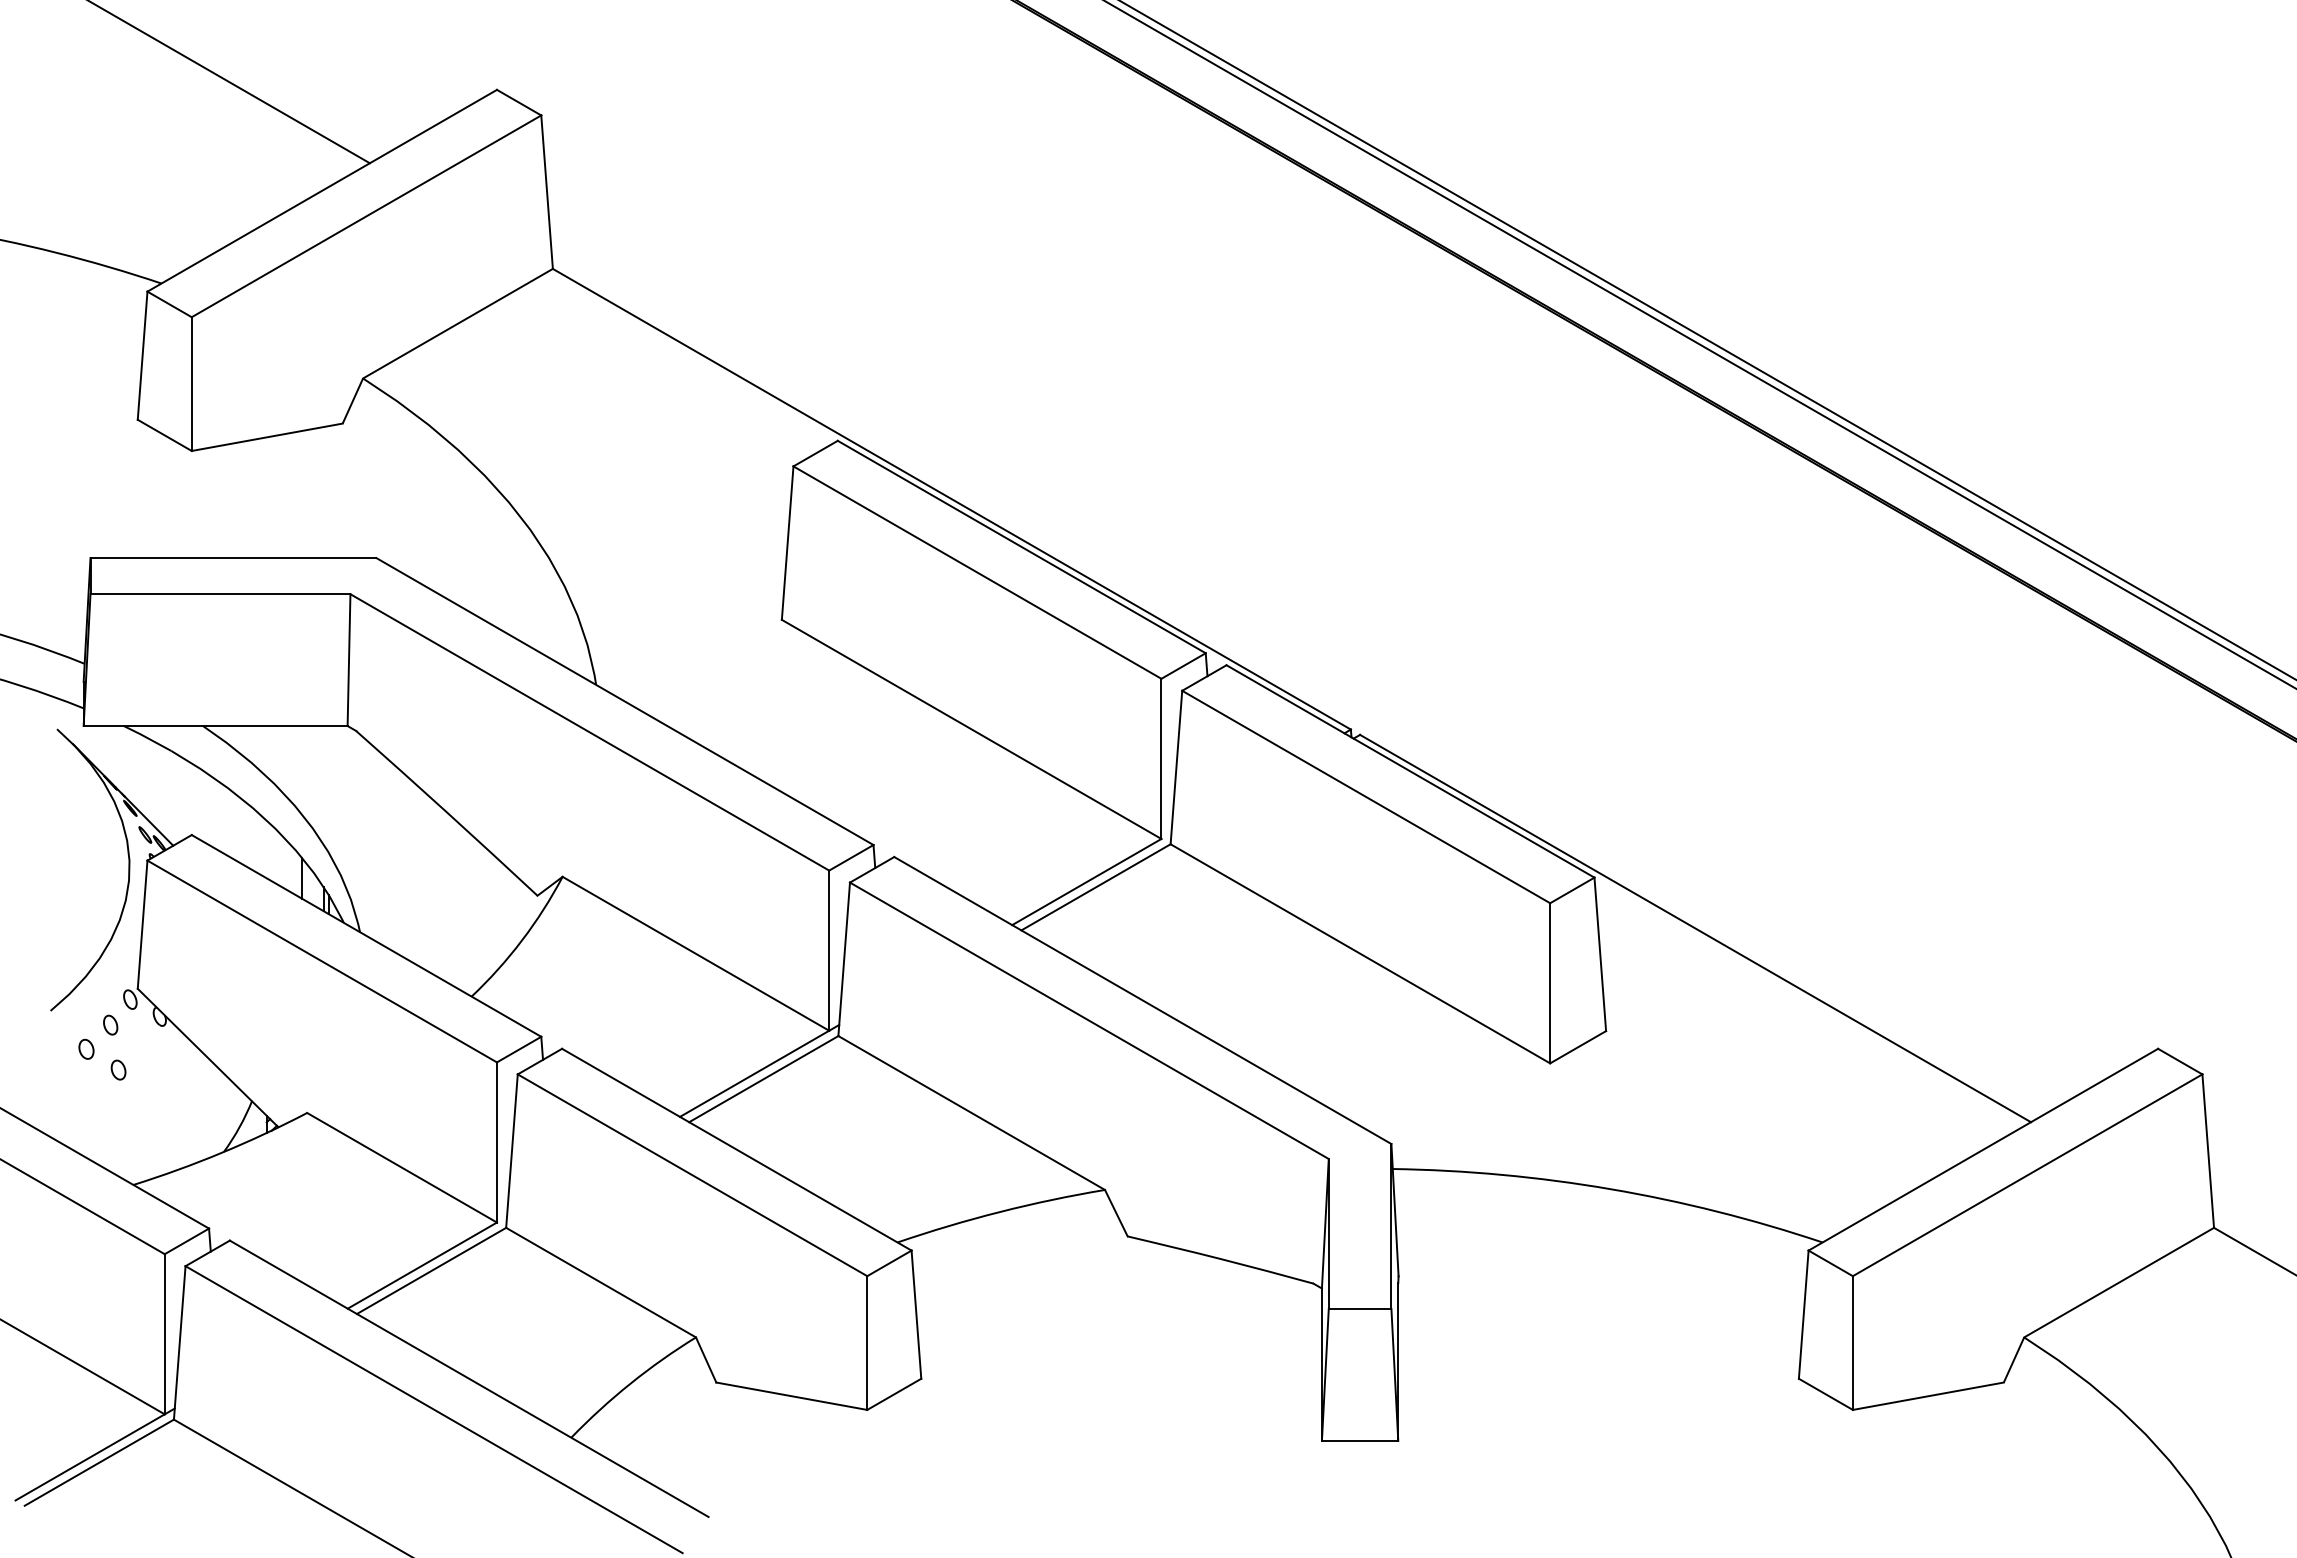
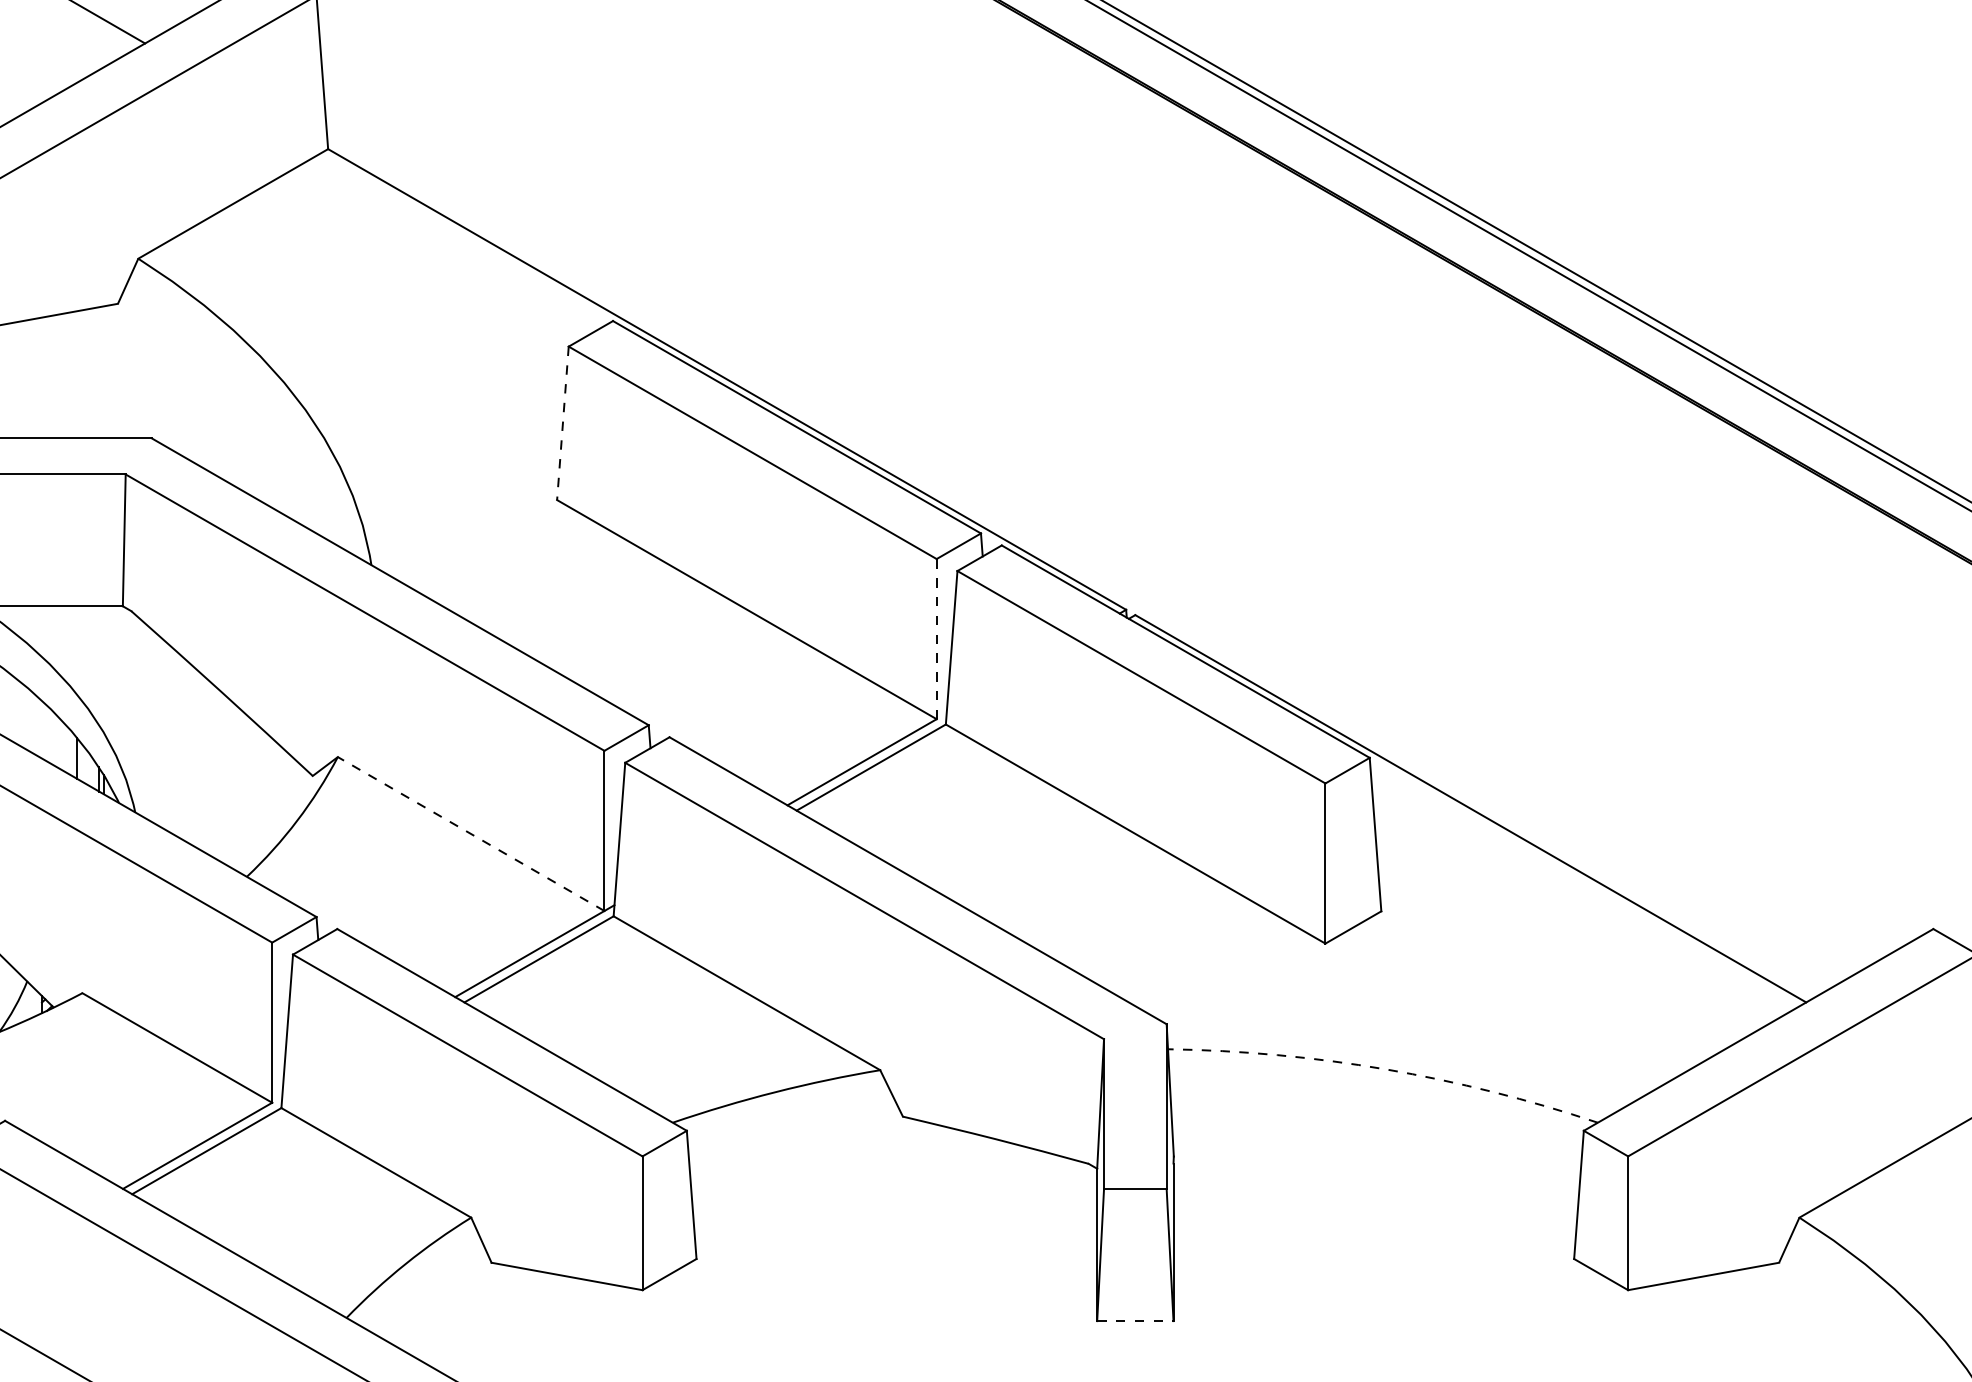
line: (787, 543) -> (562, 423), solid -> dashed
line: (1161, 758) -> (936, 638), solid -> dashed
line: (695, 953) -> (470, 833), solid -> dashed
arc: (1610, 1189) -> (1385, 1069), solid -> dashed
line: (1360, 1440) -> (1135, 1320), solid -> dashed

